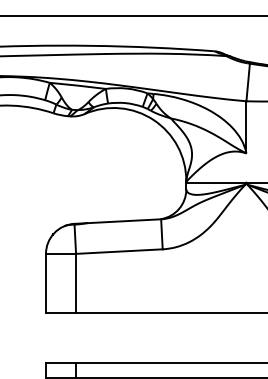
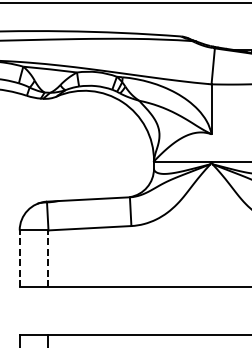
line: (46, 283) -> (20, 258), solid -> dashed
line: (76, 283) -> (48, 258), solid -> dashed

